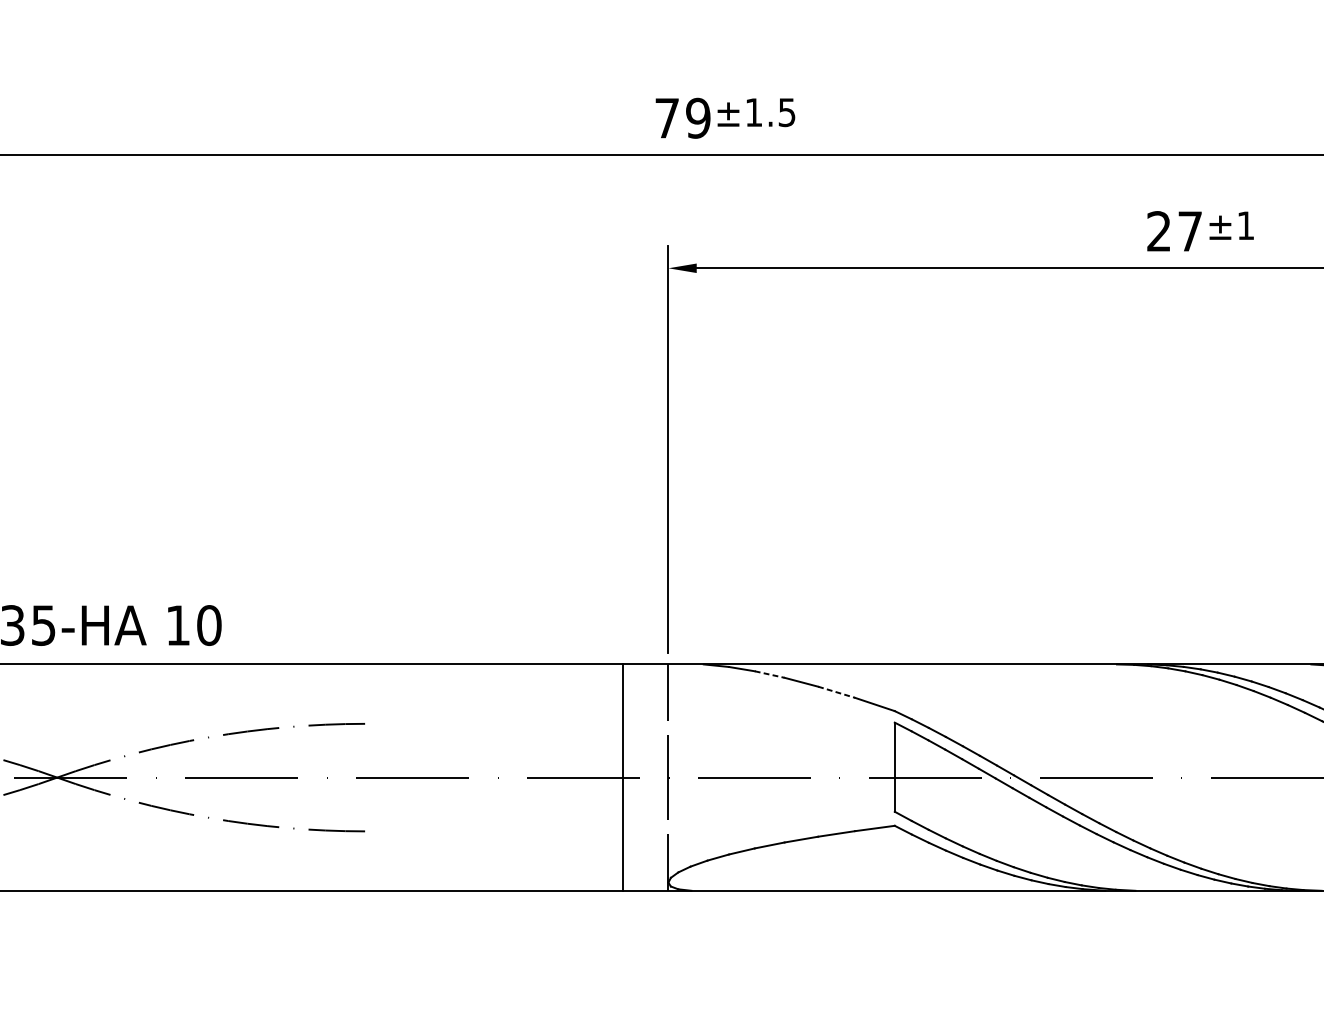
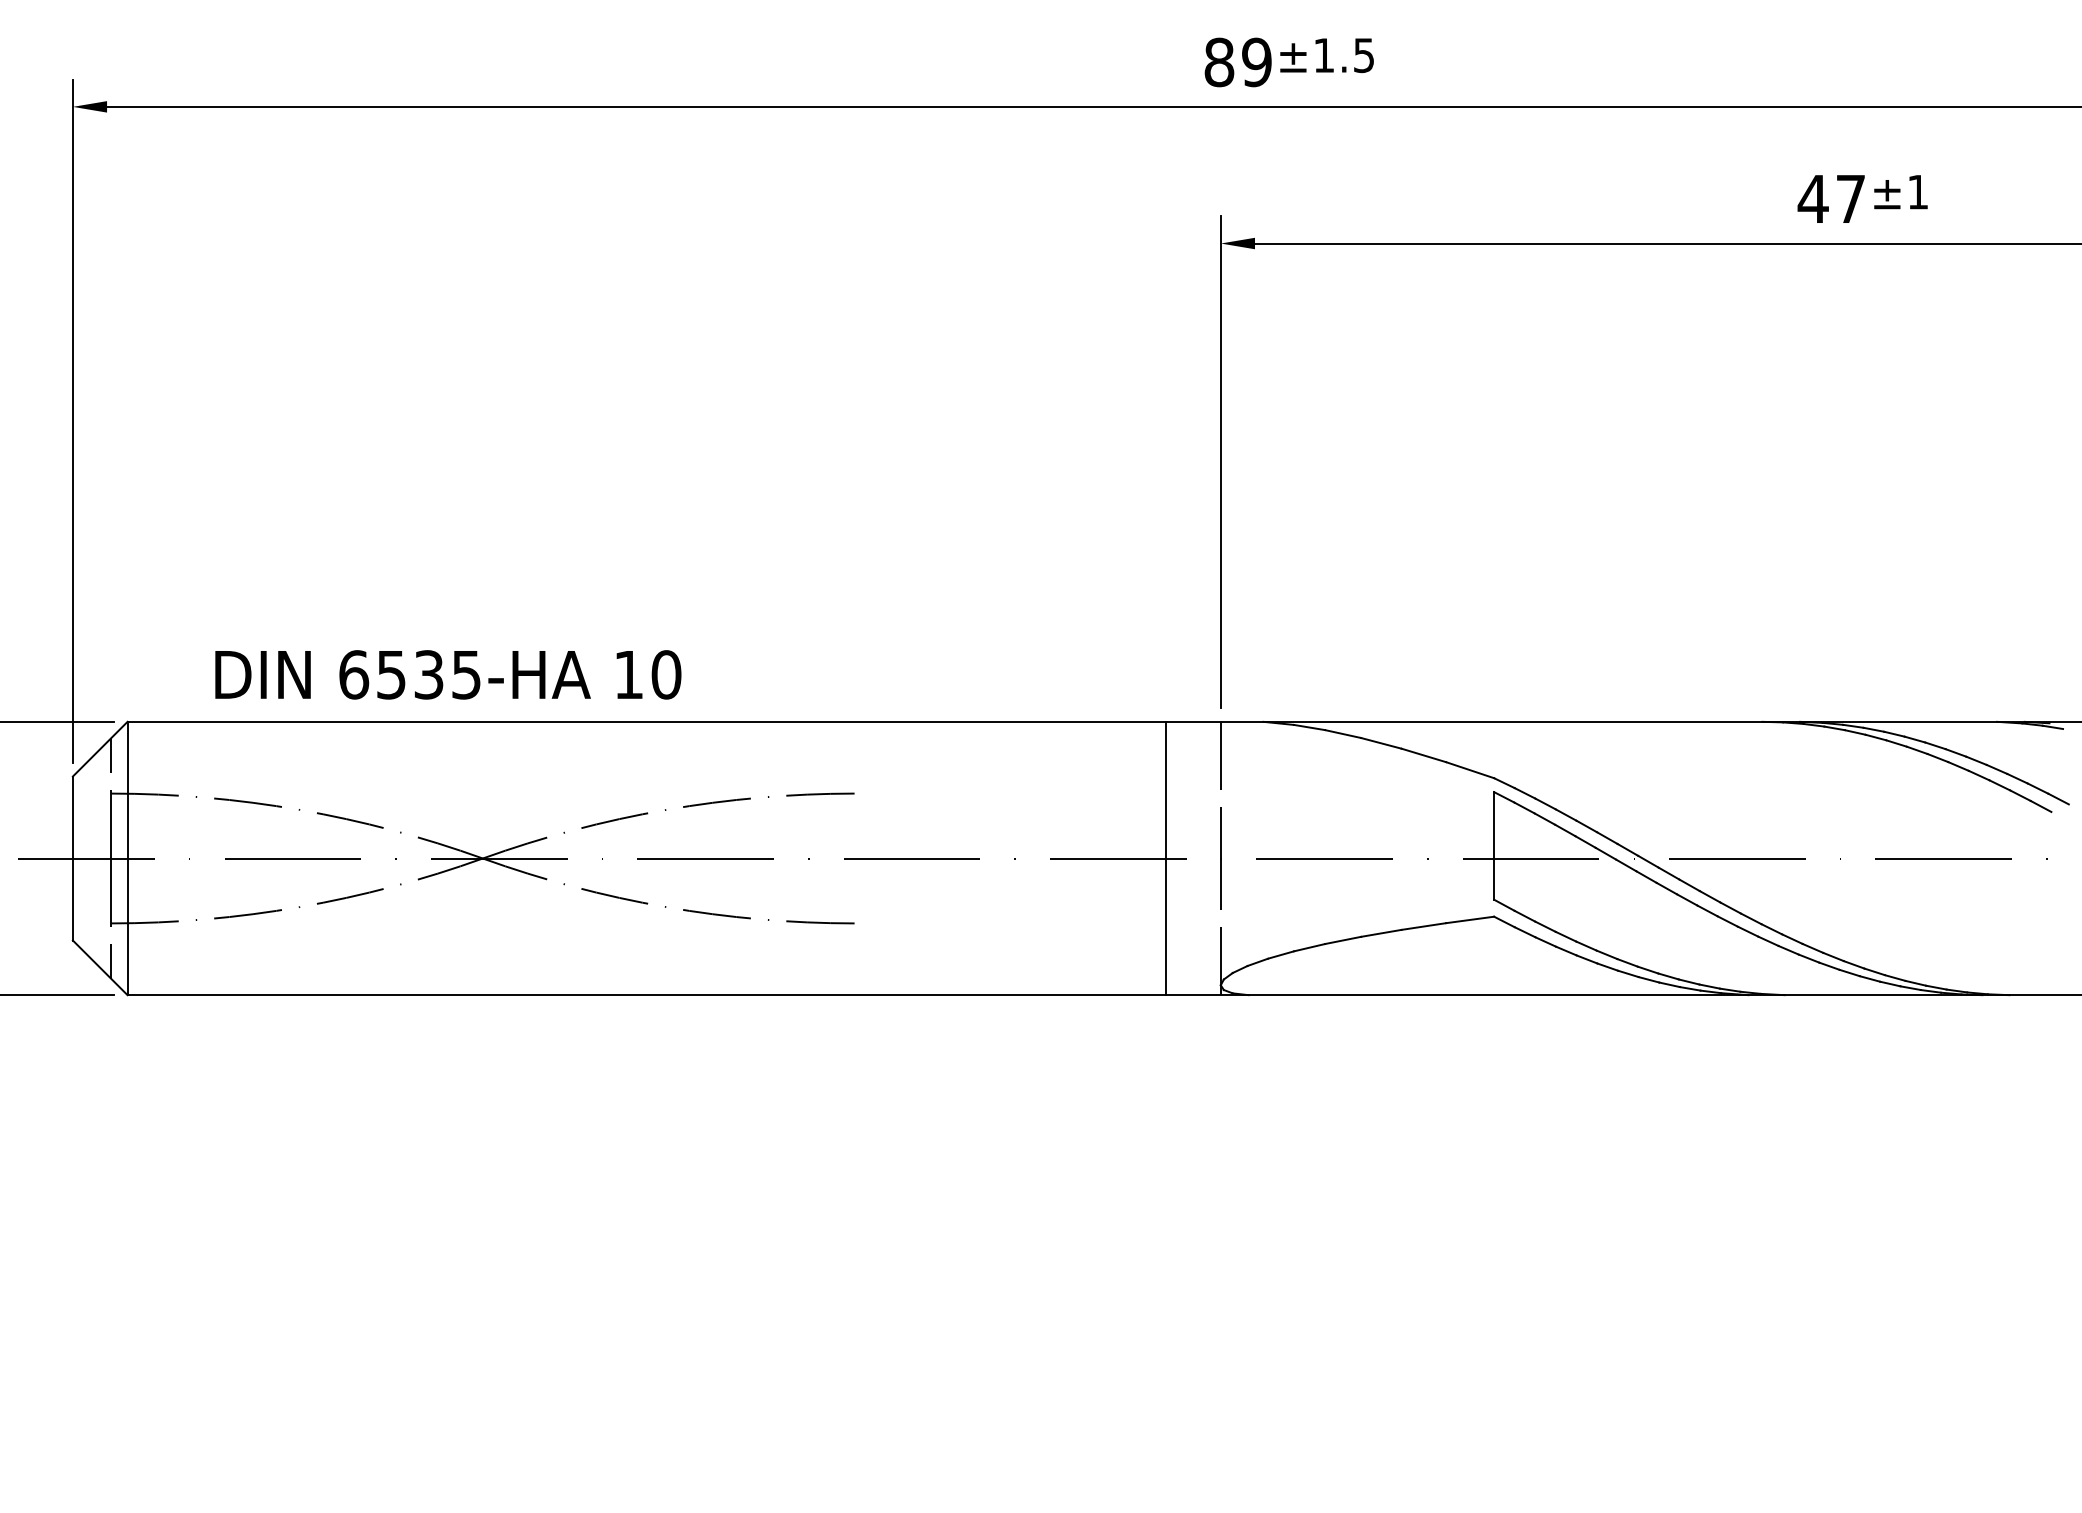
text: (667, 118) -> (1219, 62), 79 -> 89
text: (1158, 230) -> (1812, 198), 27 -> 47
line: (770, 674) -> (1343, 734), dashed -> solid
line: (837, 692) -> (1424, 755), dashed -> solid

